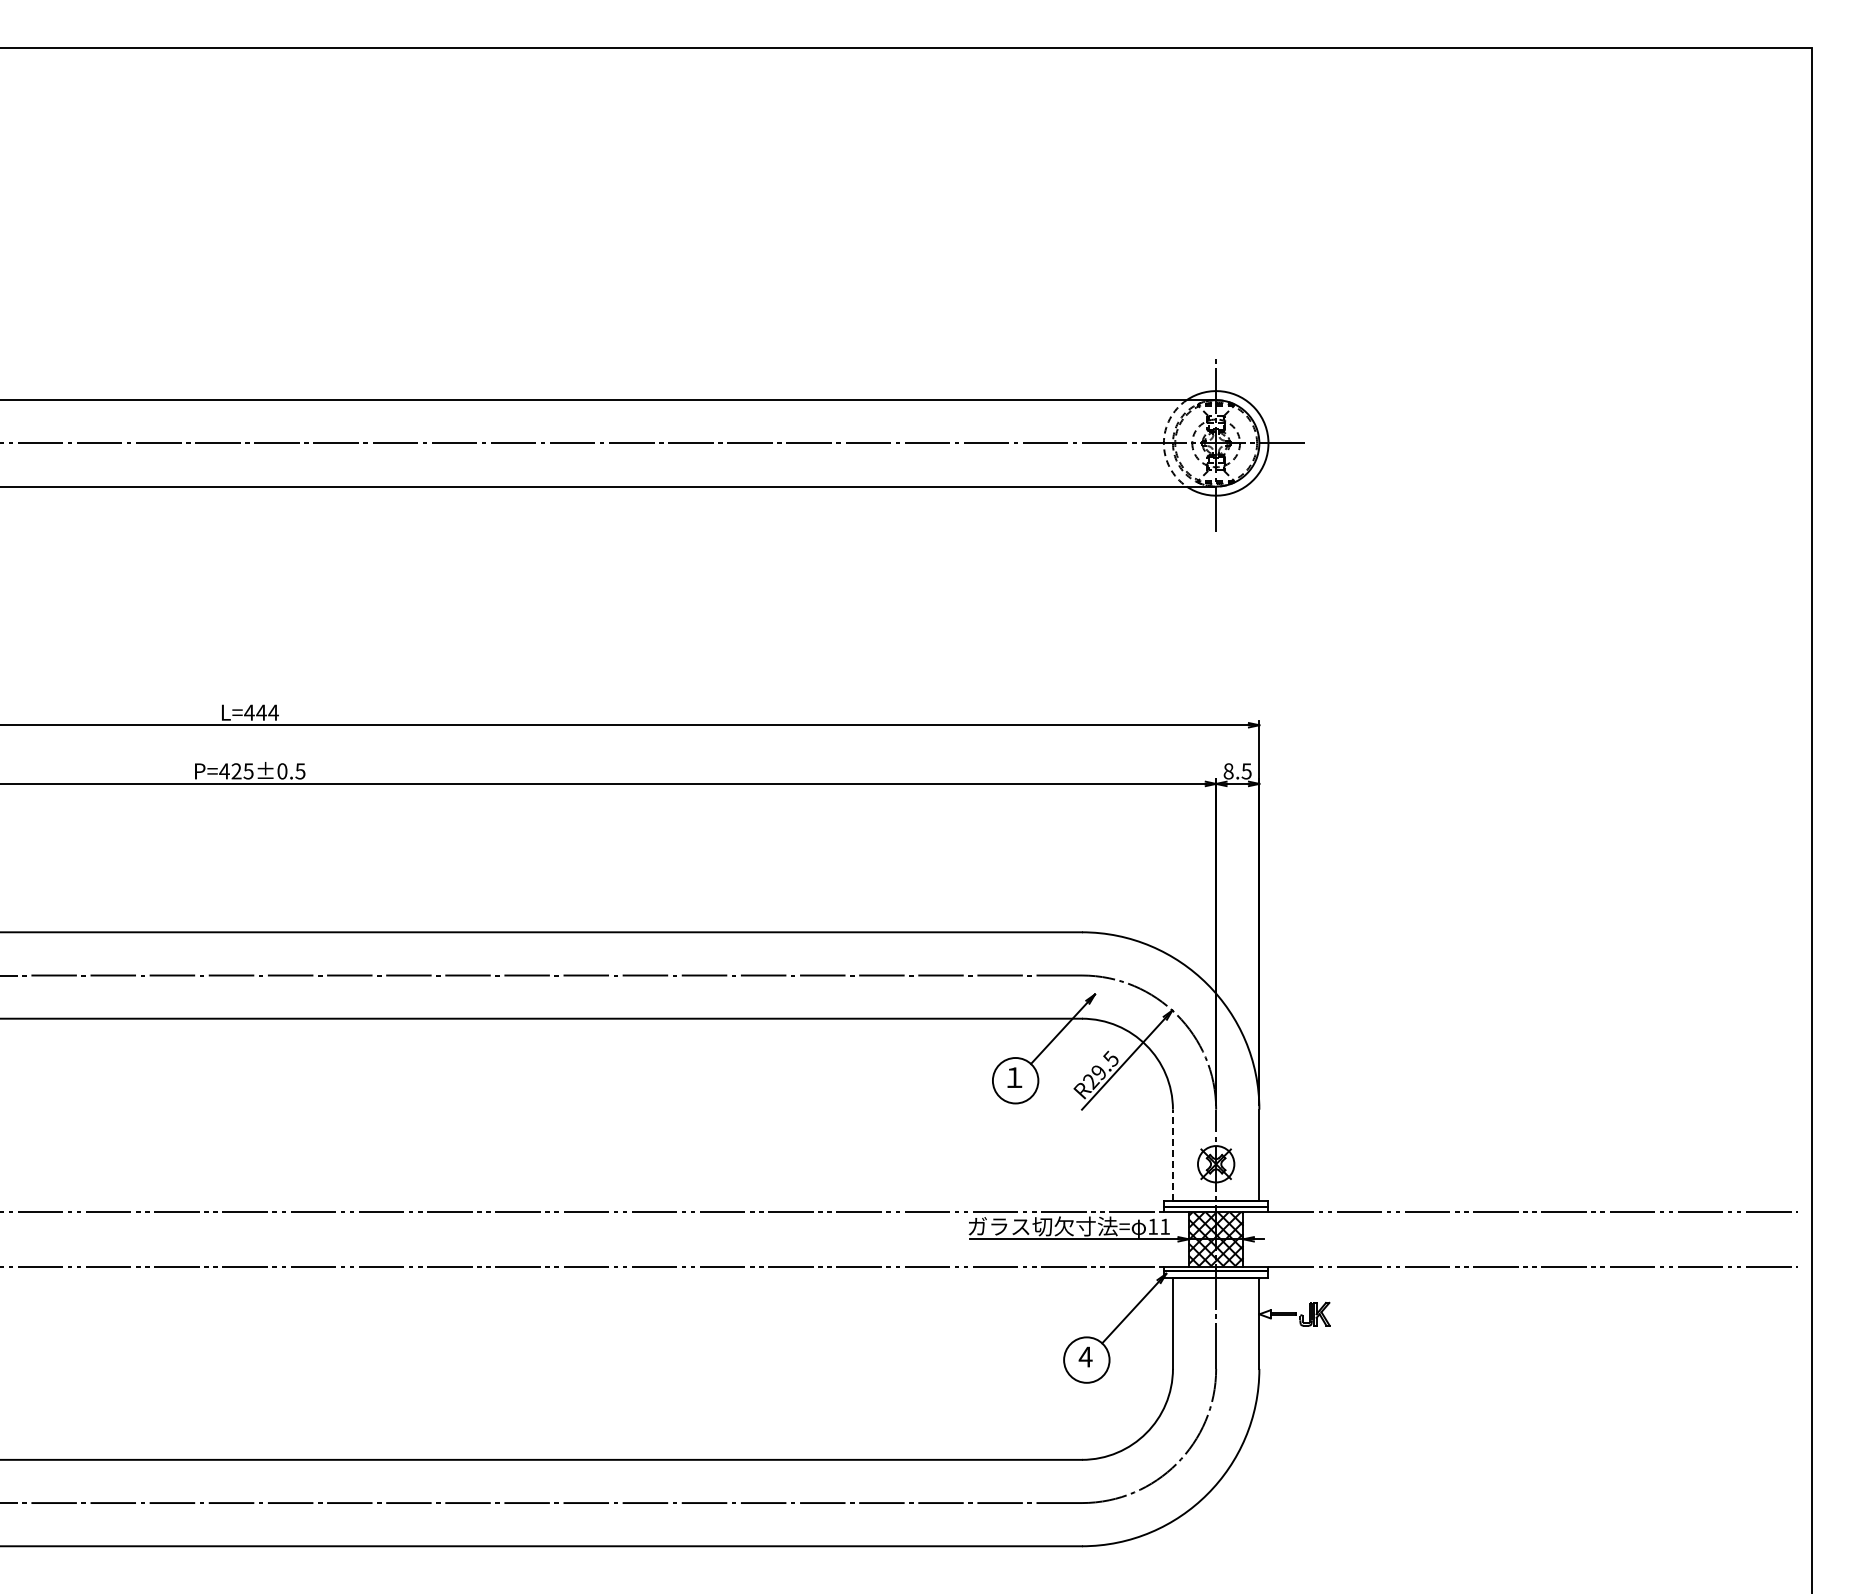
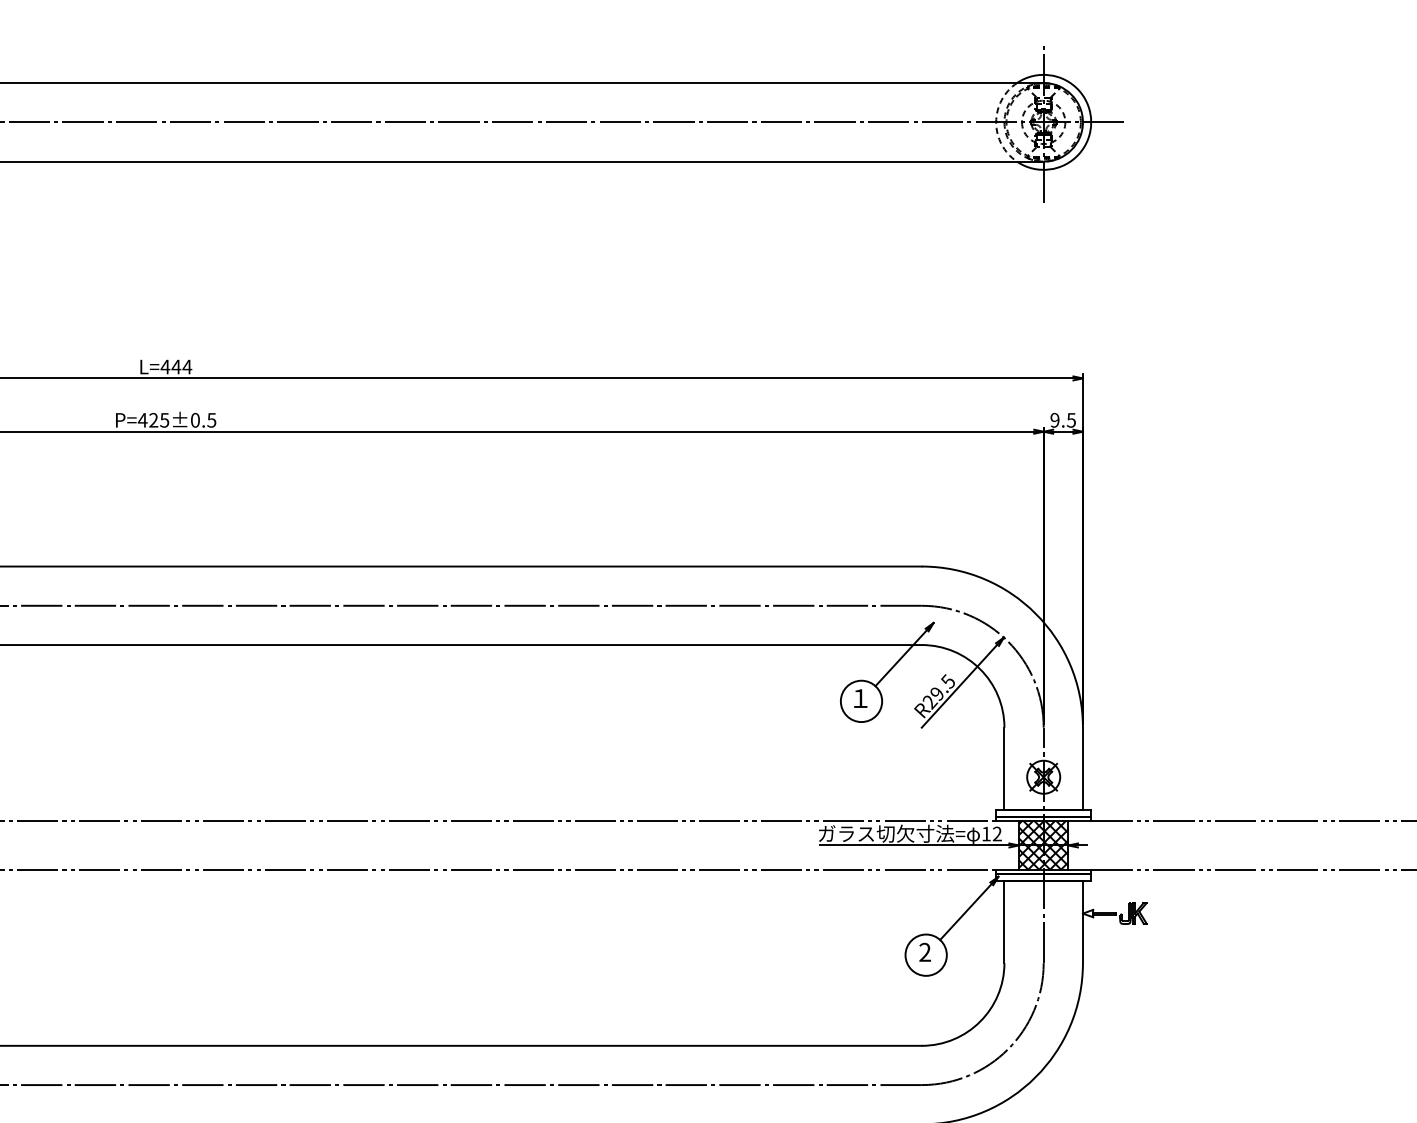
text: (1228, 771) -> (1054, 420), 8.5 -> 9.5
line: (1172, 1154) -> (1004, 768), dashed -> solid
text: (1165, 1226) -> (997, 833), 11 -> 12
text: (1085, 1356) -> (924, 951), 4 -> 2

